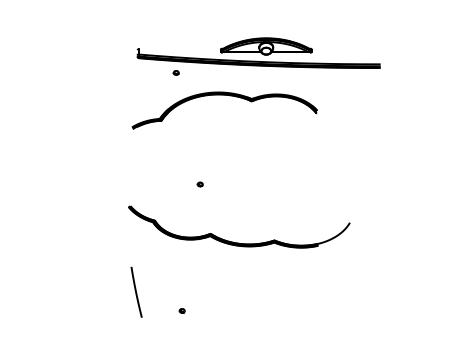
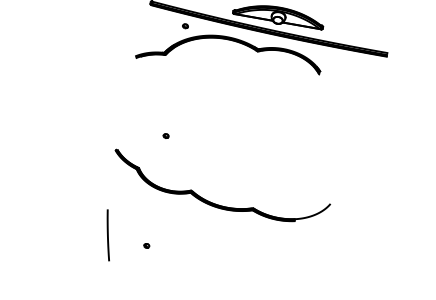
part: (229, 96) -> (236, 42), moved
part: (199, 184) -> (165, 135), moved
part: (181, 310) -> (146, 245), moved

